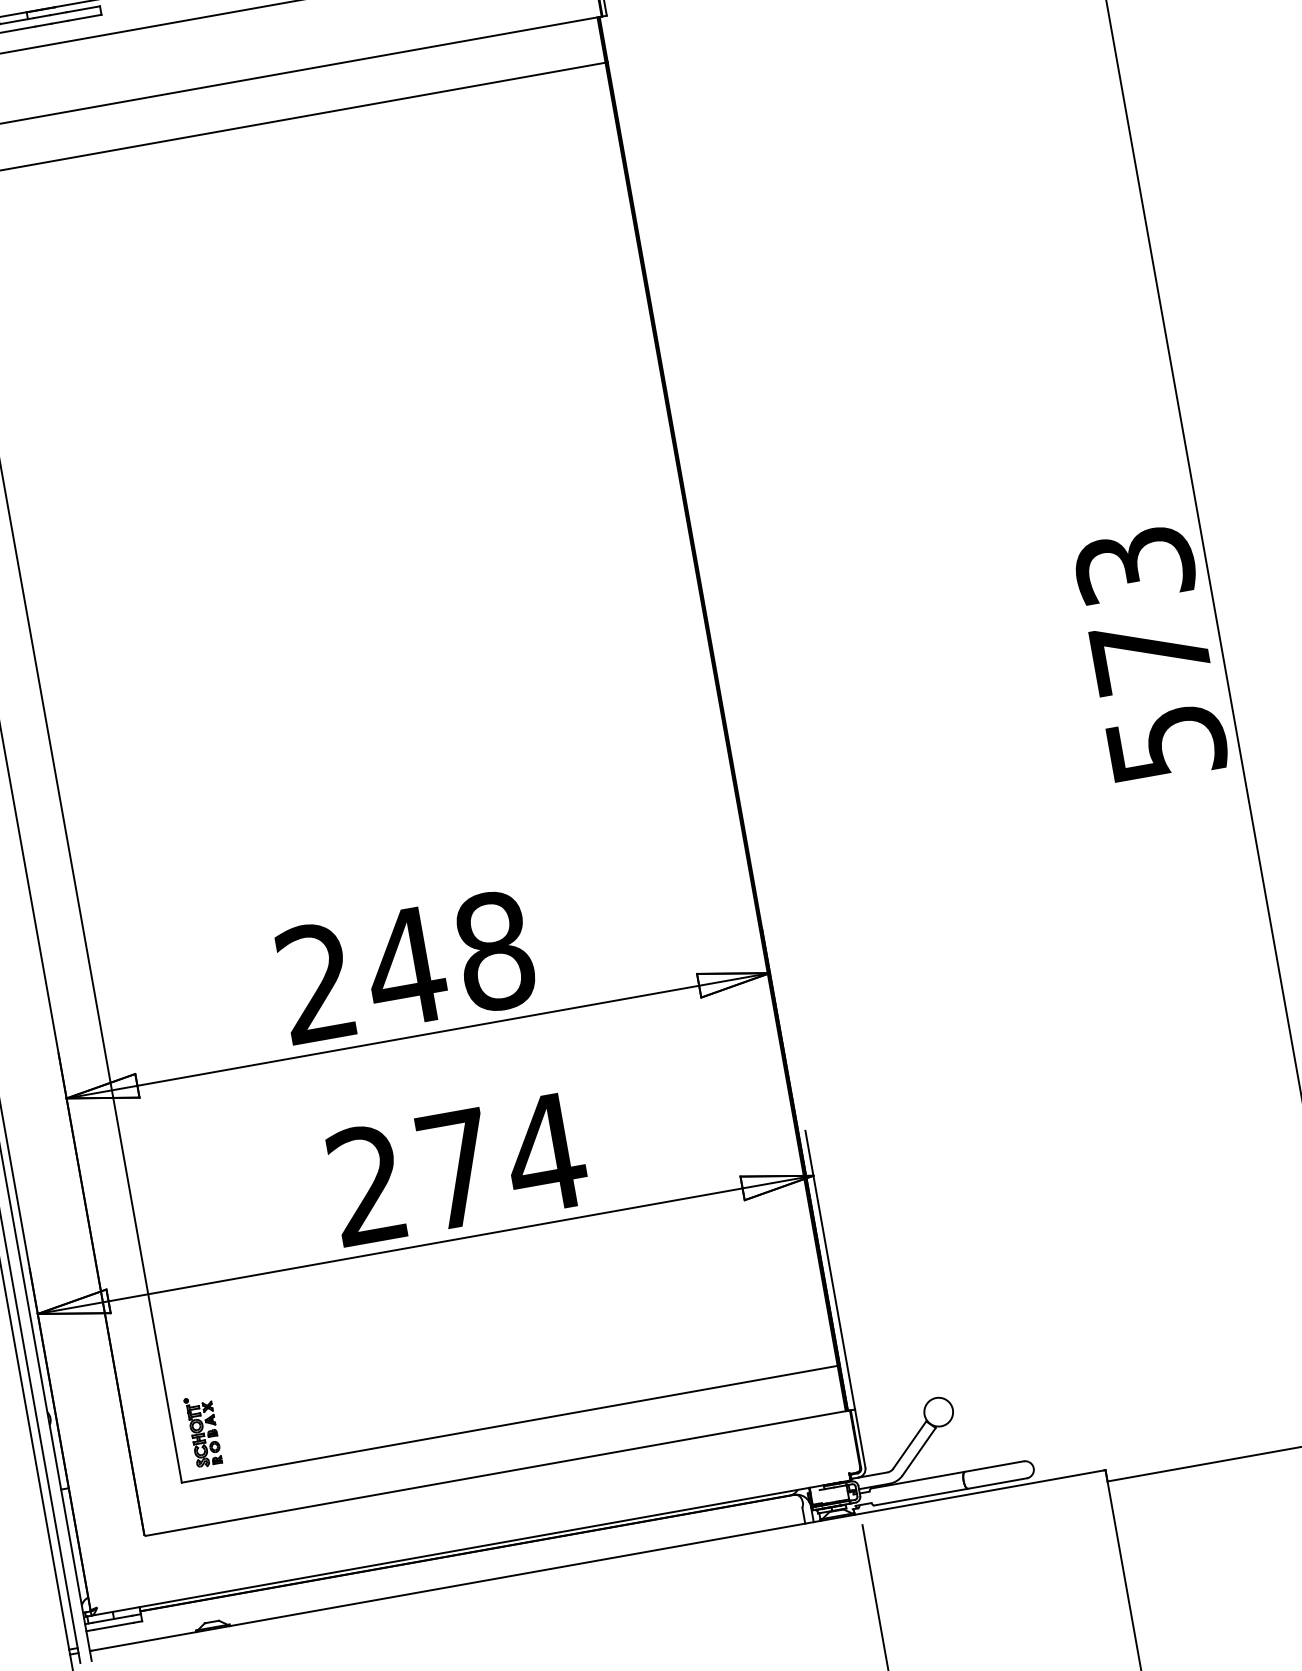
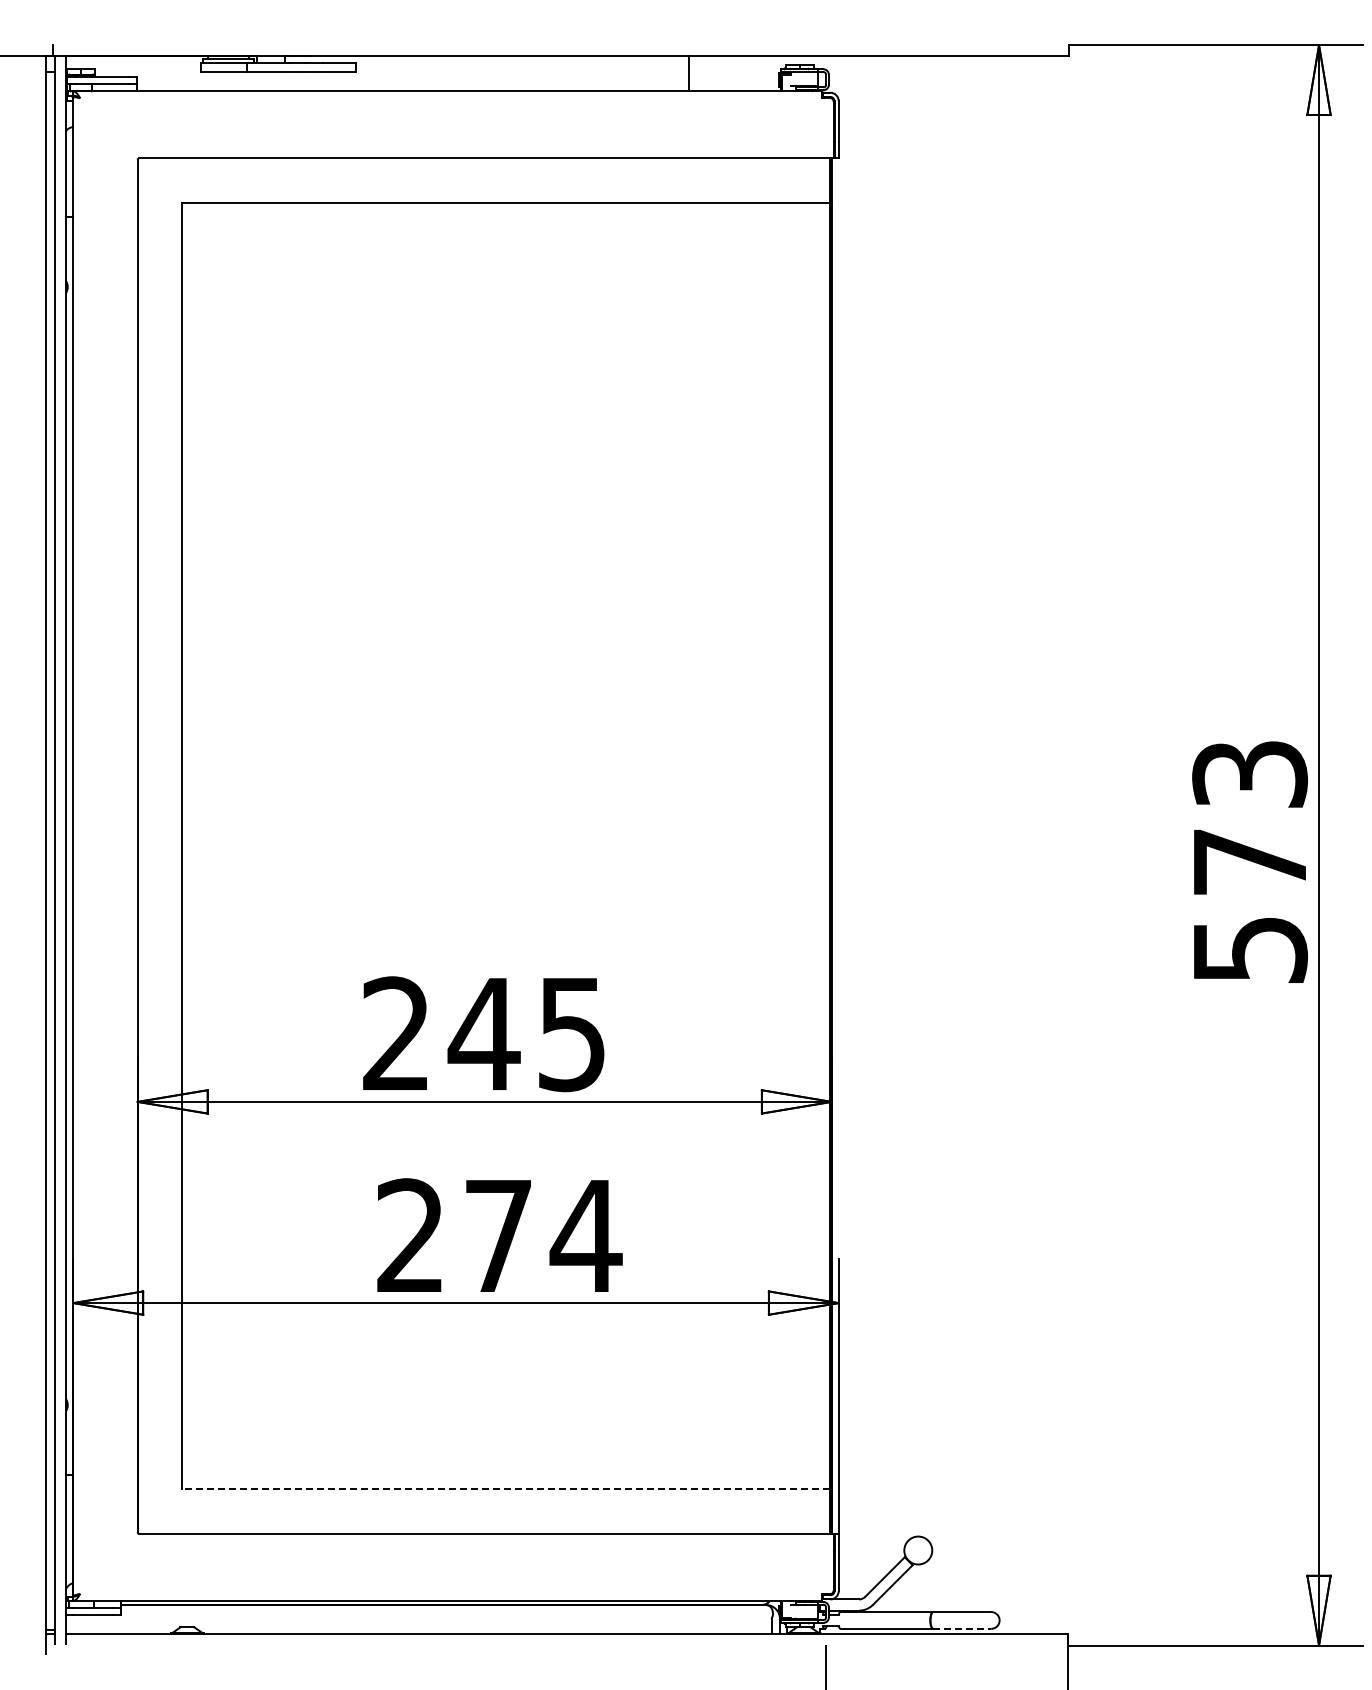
text: (495, 951) -> (572, 1034), 248 -> 245
line: (509, 1424) -> (505, 1489), solid -> dashed
part: (203, 1431) -> (211, 1443), removed
line: (997, 1483) -> (962, 1628), solid -> dashed

